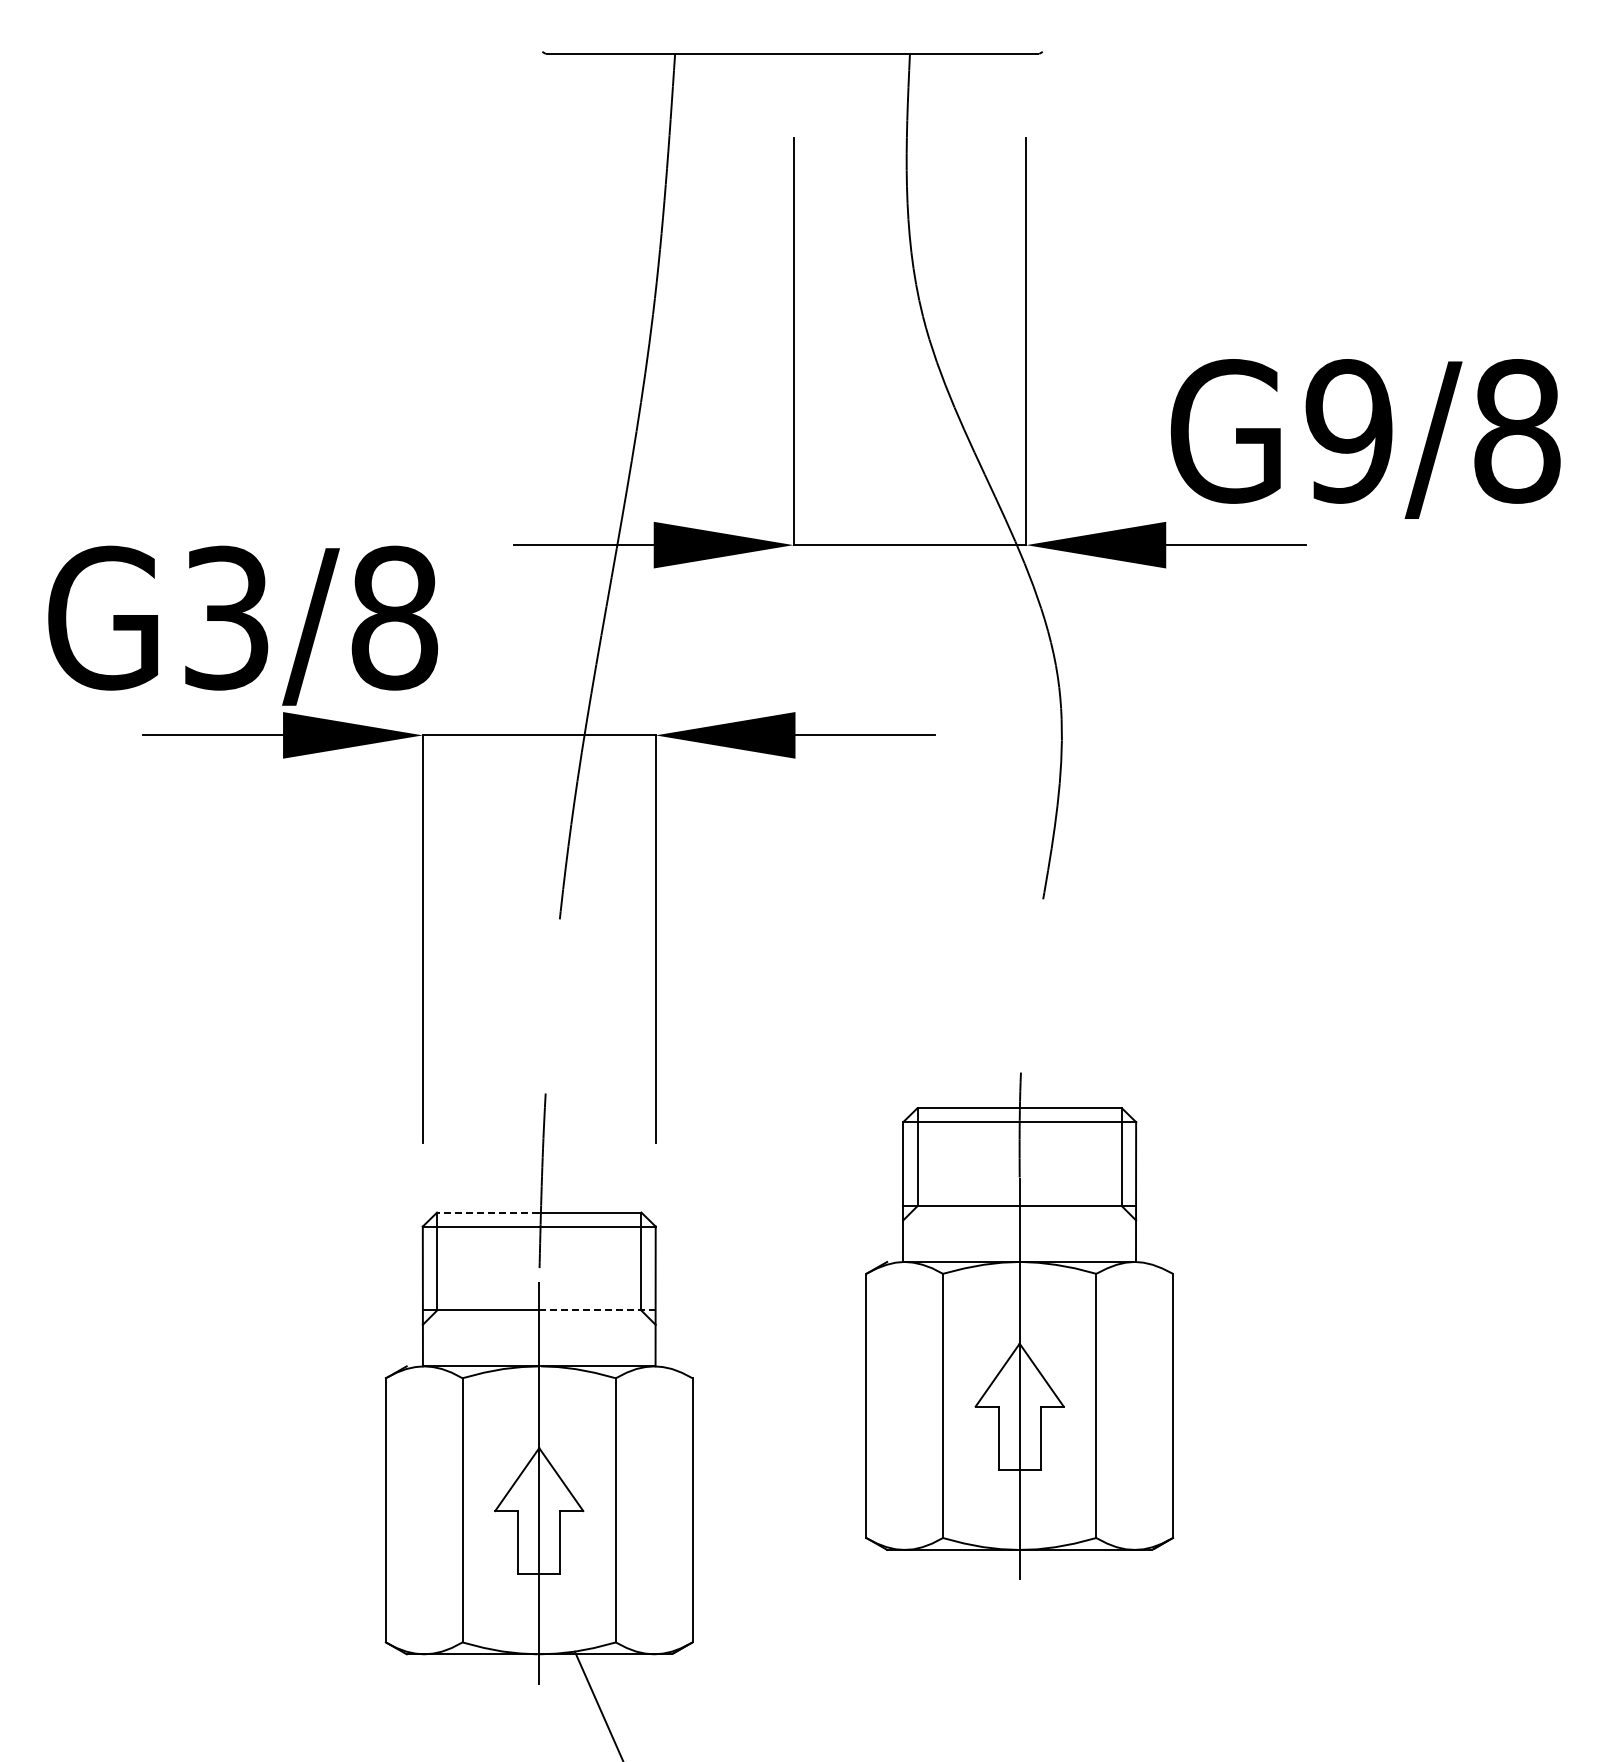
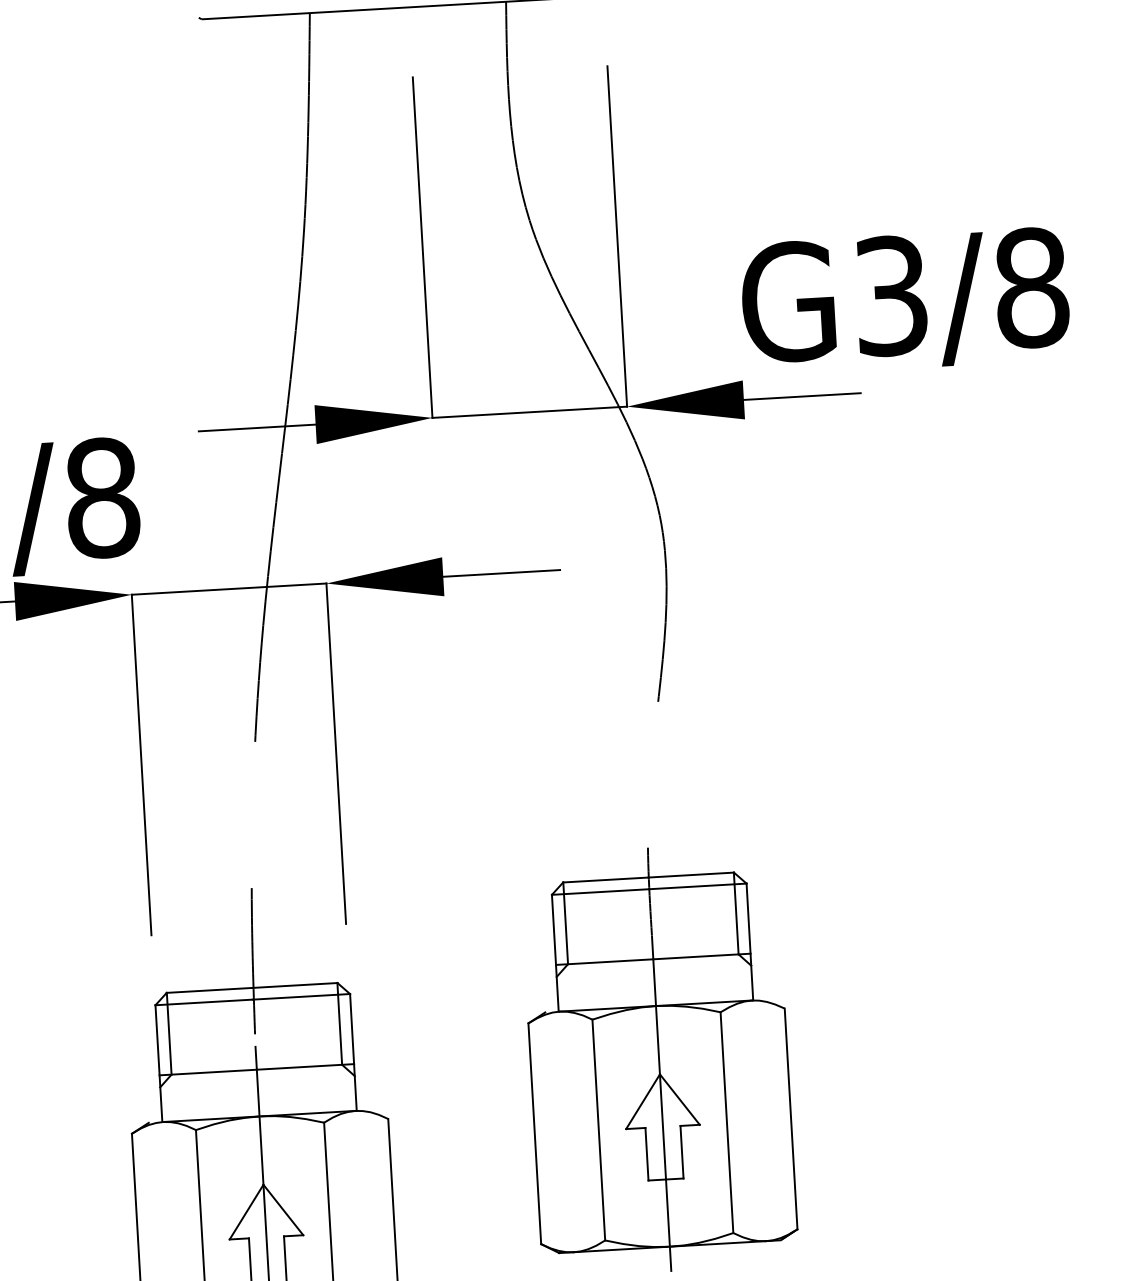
text: (1348, 431) -> (890, 296), G9/8 -> G3/8
line: (487, 1212) -> (208, 990), dashed -> solid
line: (596, 1310) -> (304, 1067), dashed -> solid

